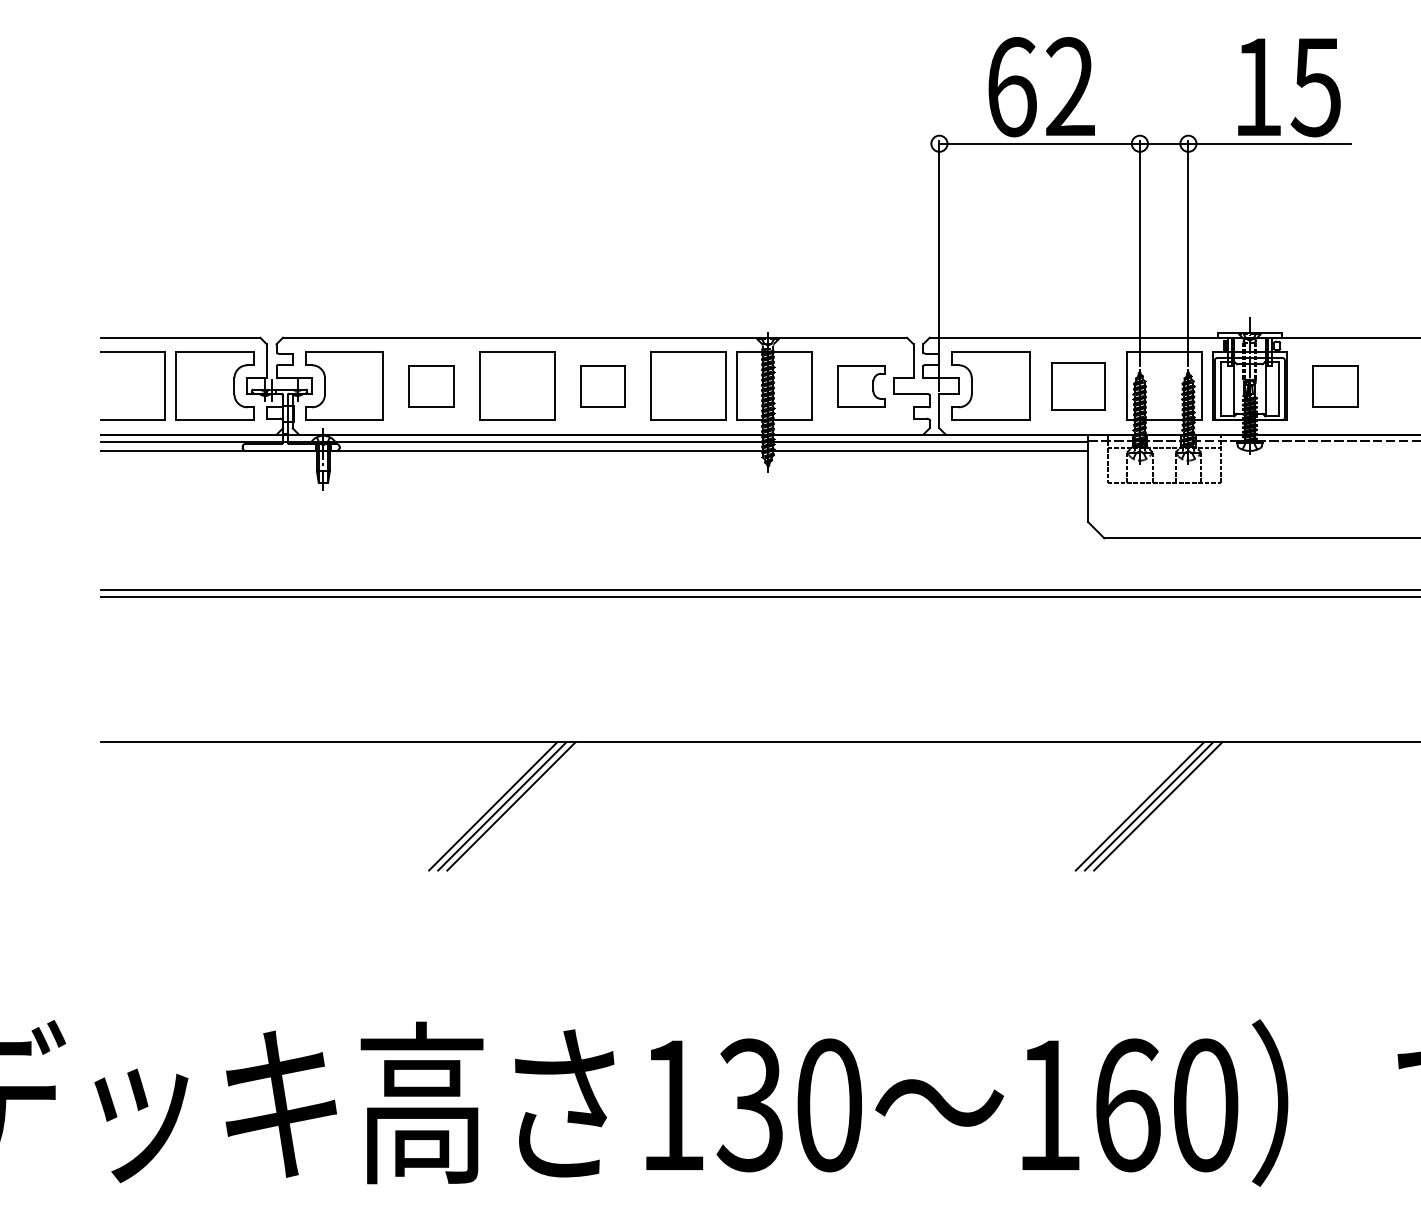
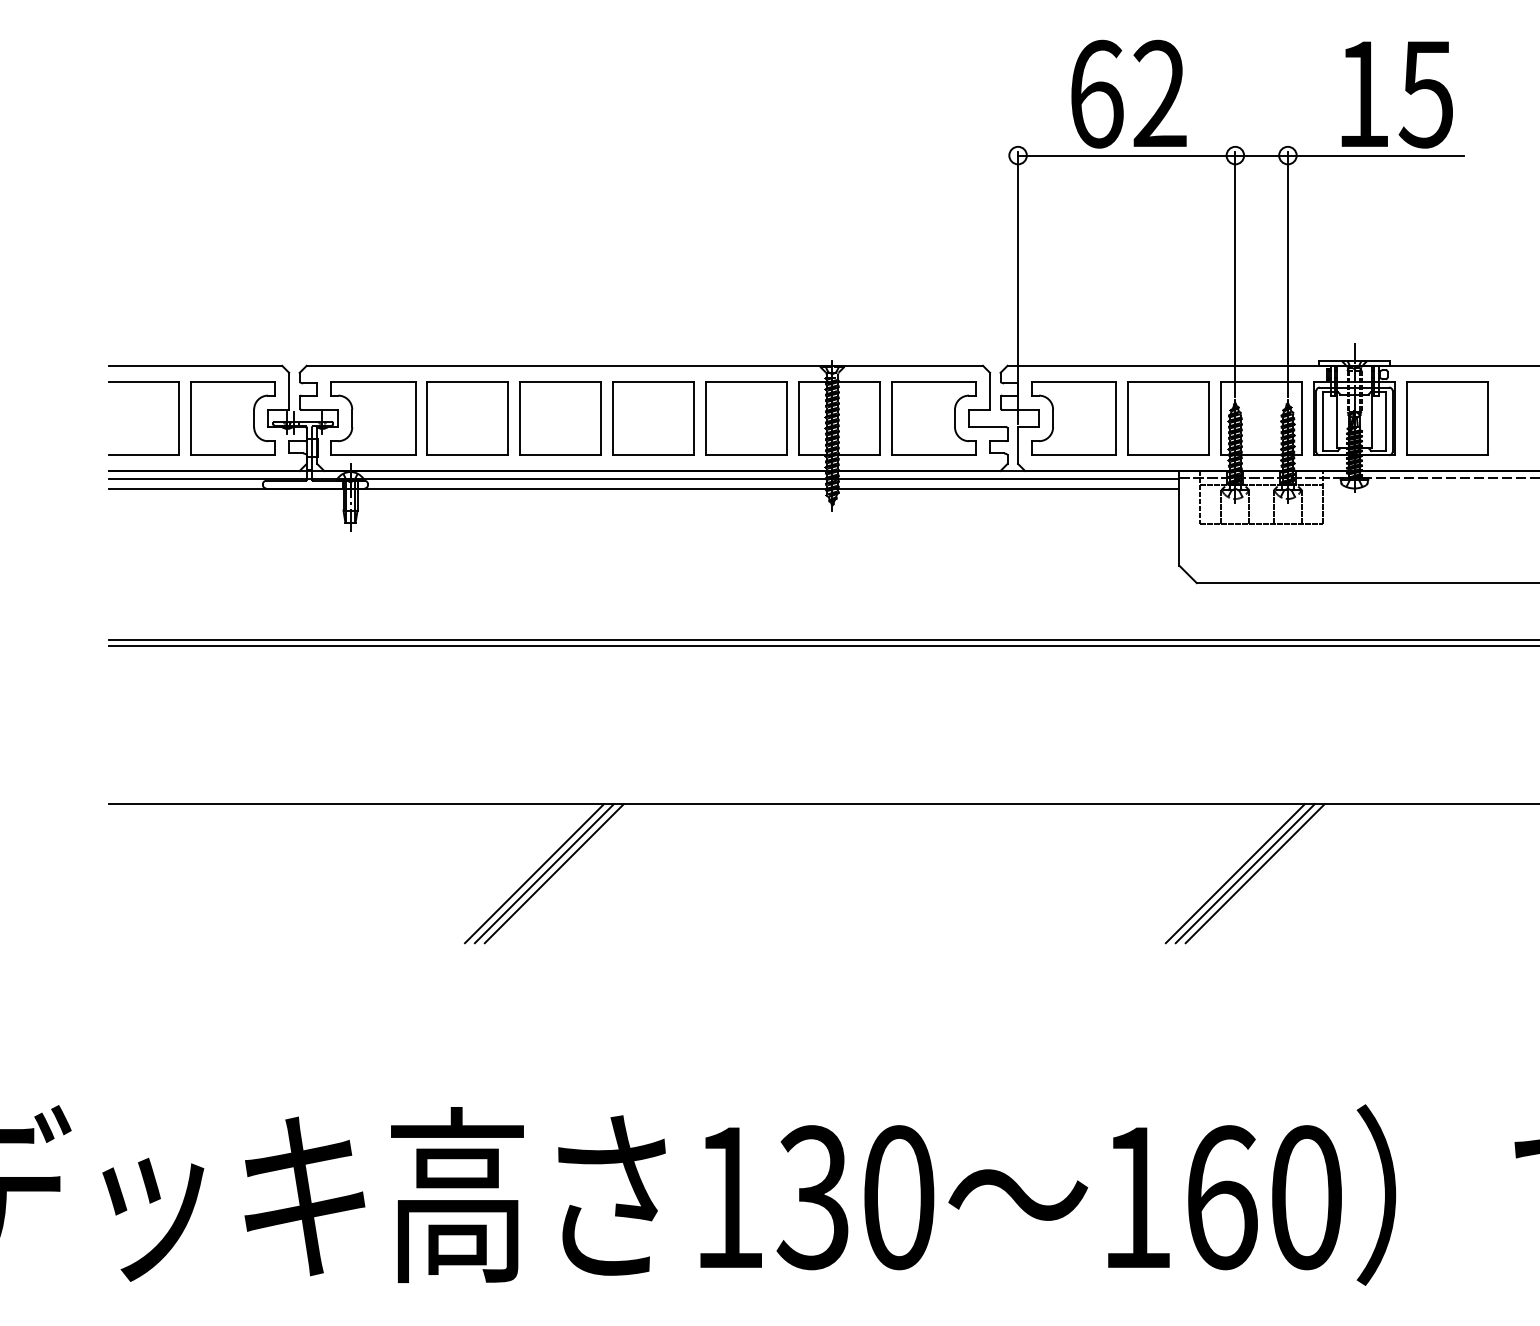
part: (431, 386) -> (467, 418), size x1.67
part: (602, 386) -> (653, 418), size x1.67
part: (861, 386) -> (933, 418), size x1.67
part: (1078, 386) -> (1168, 418), size x1.43
part: (1335, 386) -> (1447, 418), size x1.67

